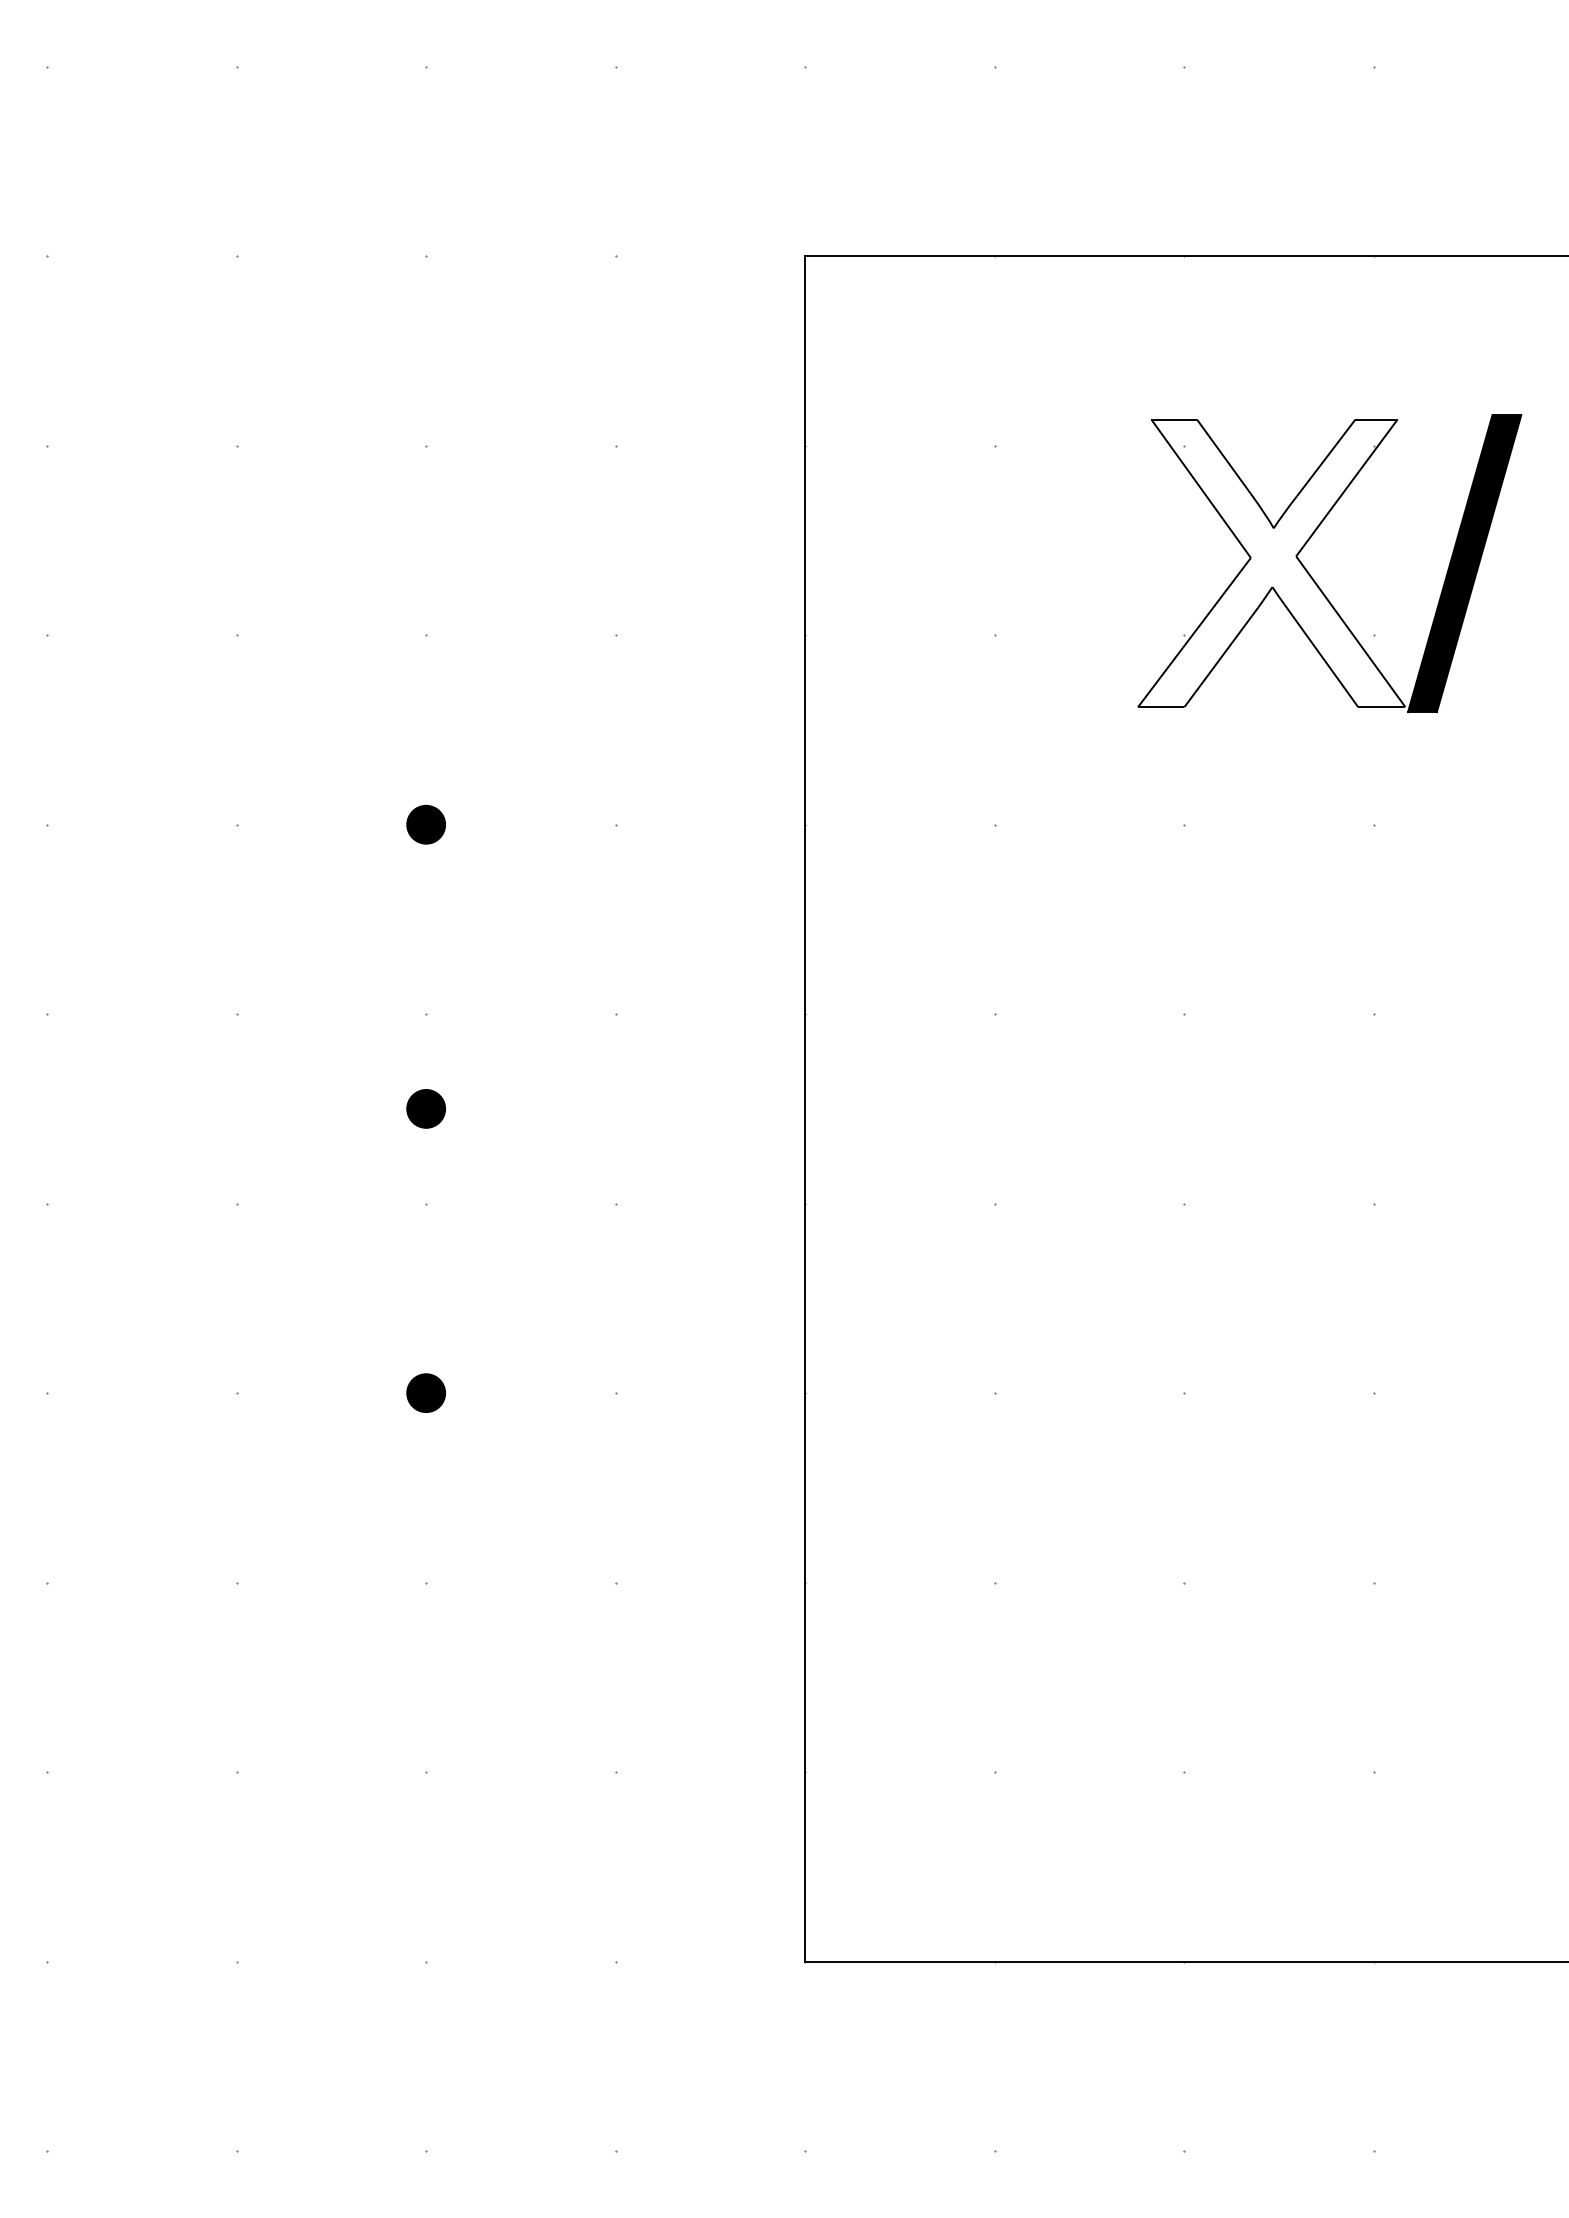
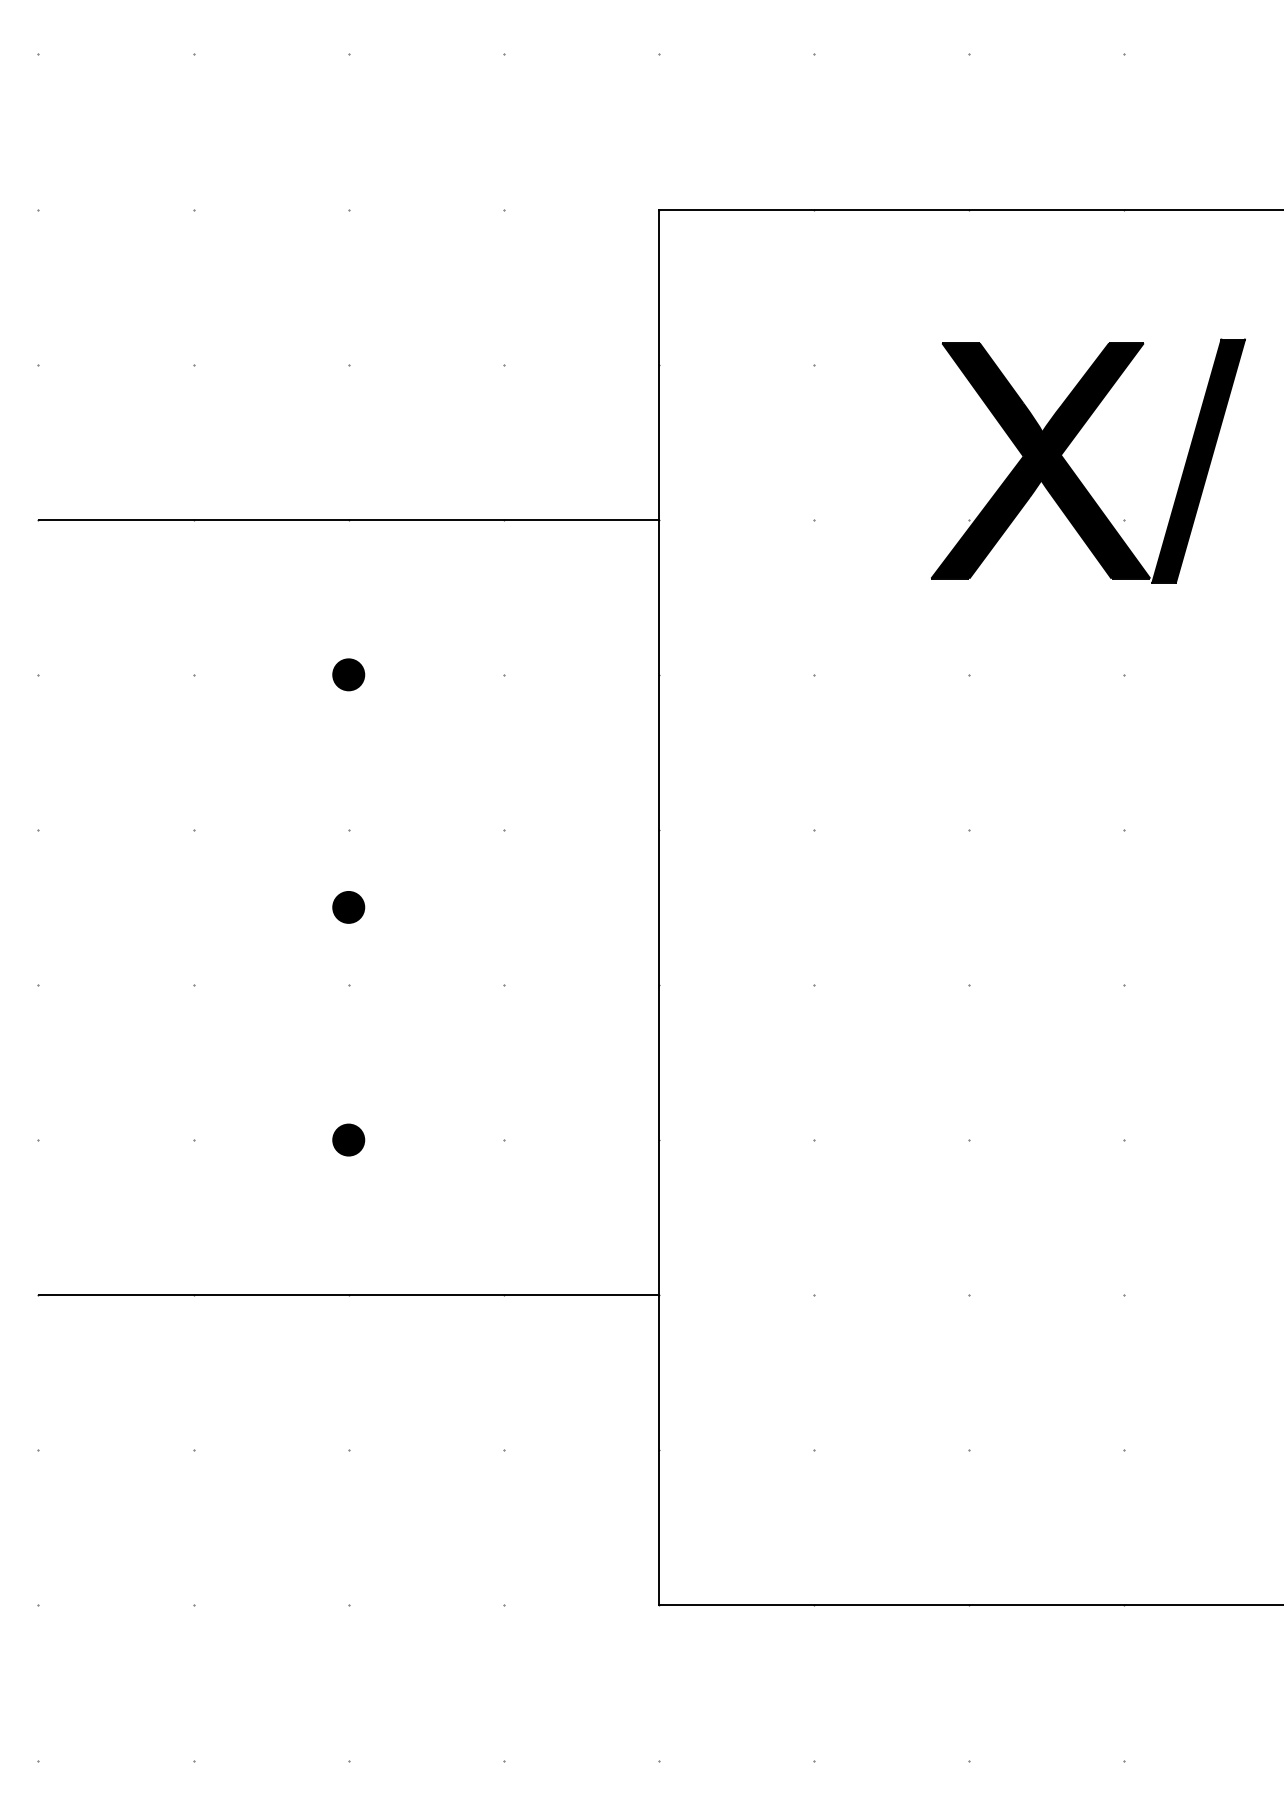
fill: (1271, 562) -> (1040, 460), added
line: (425, 634) -> (348, 519), added
line: (425, 1583) -> (348, 1295), added

